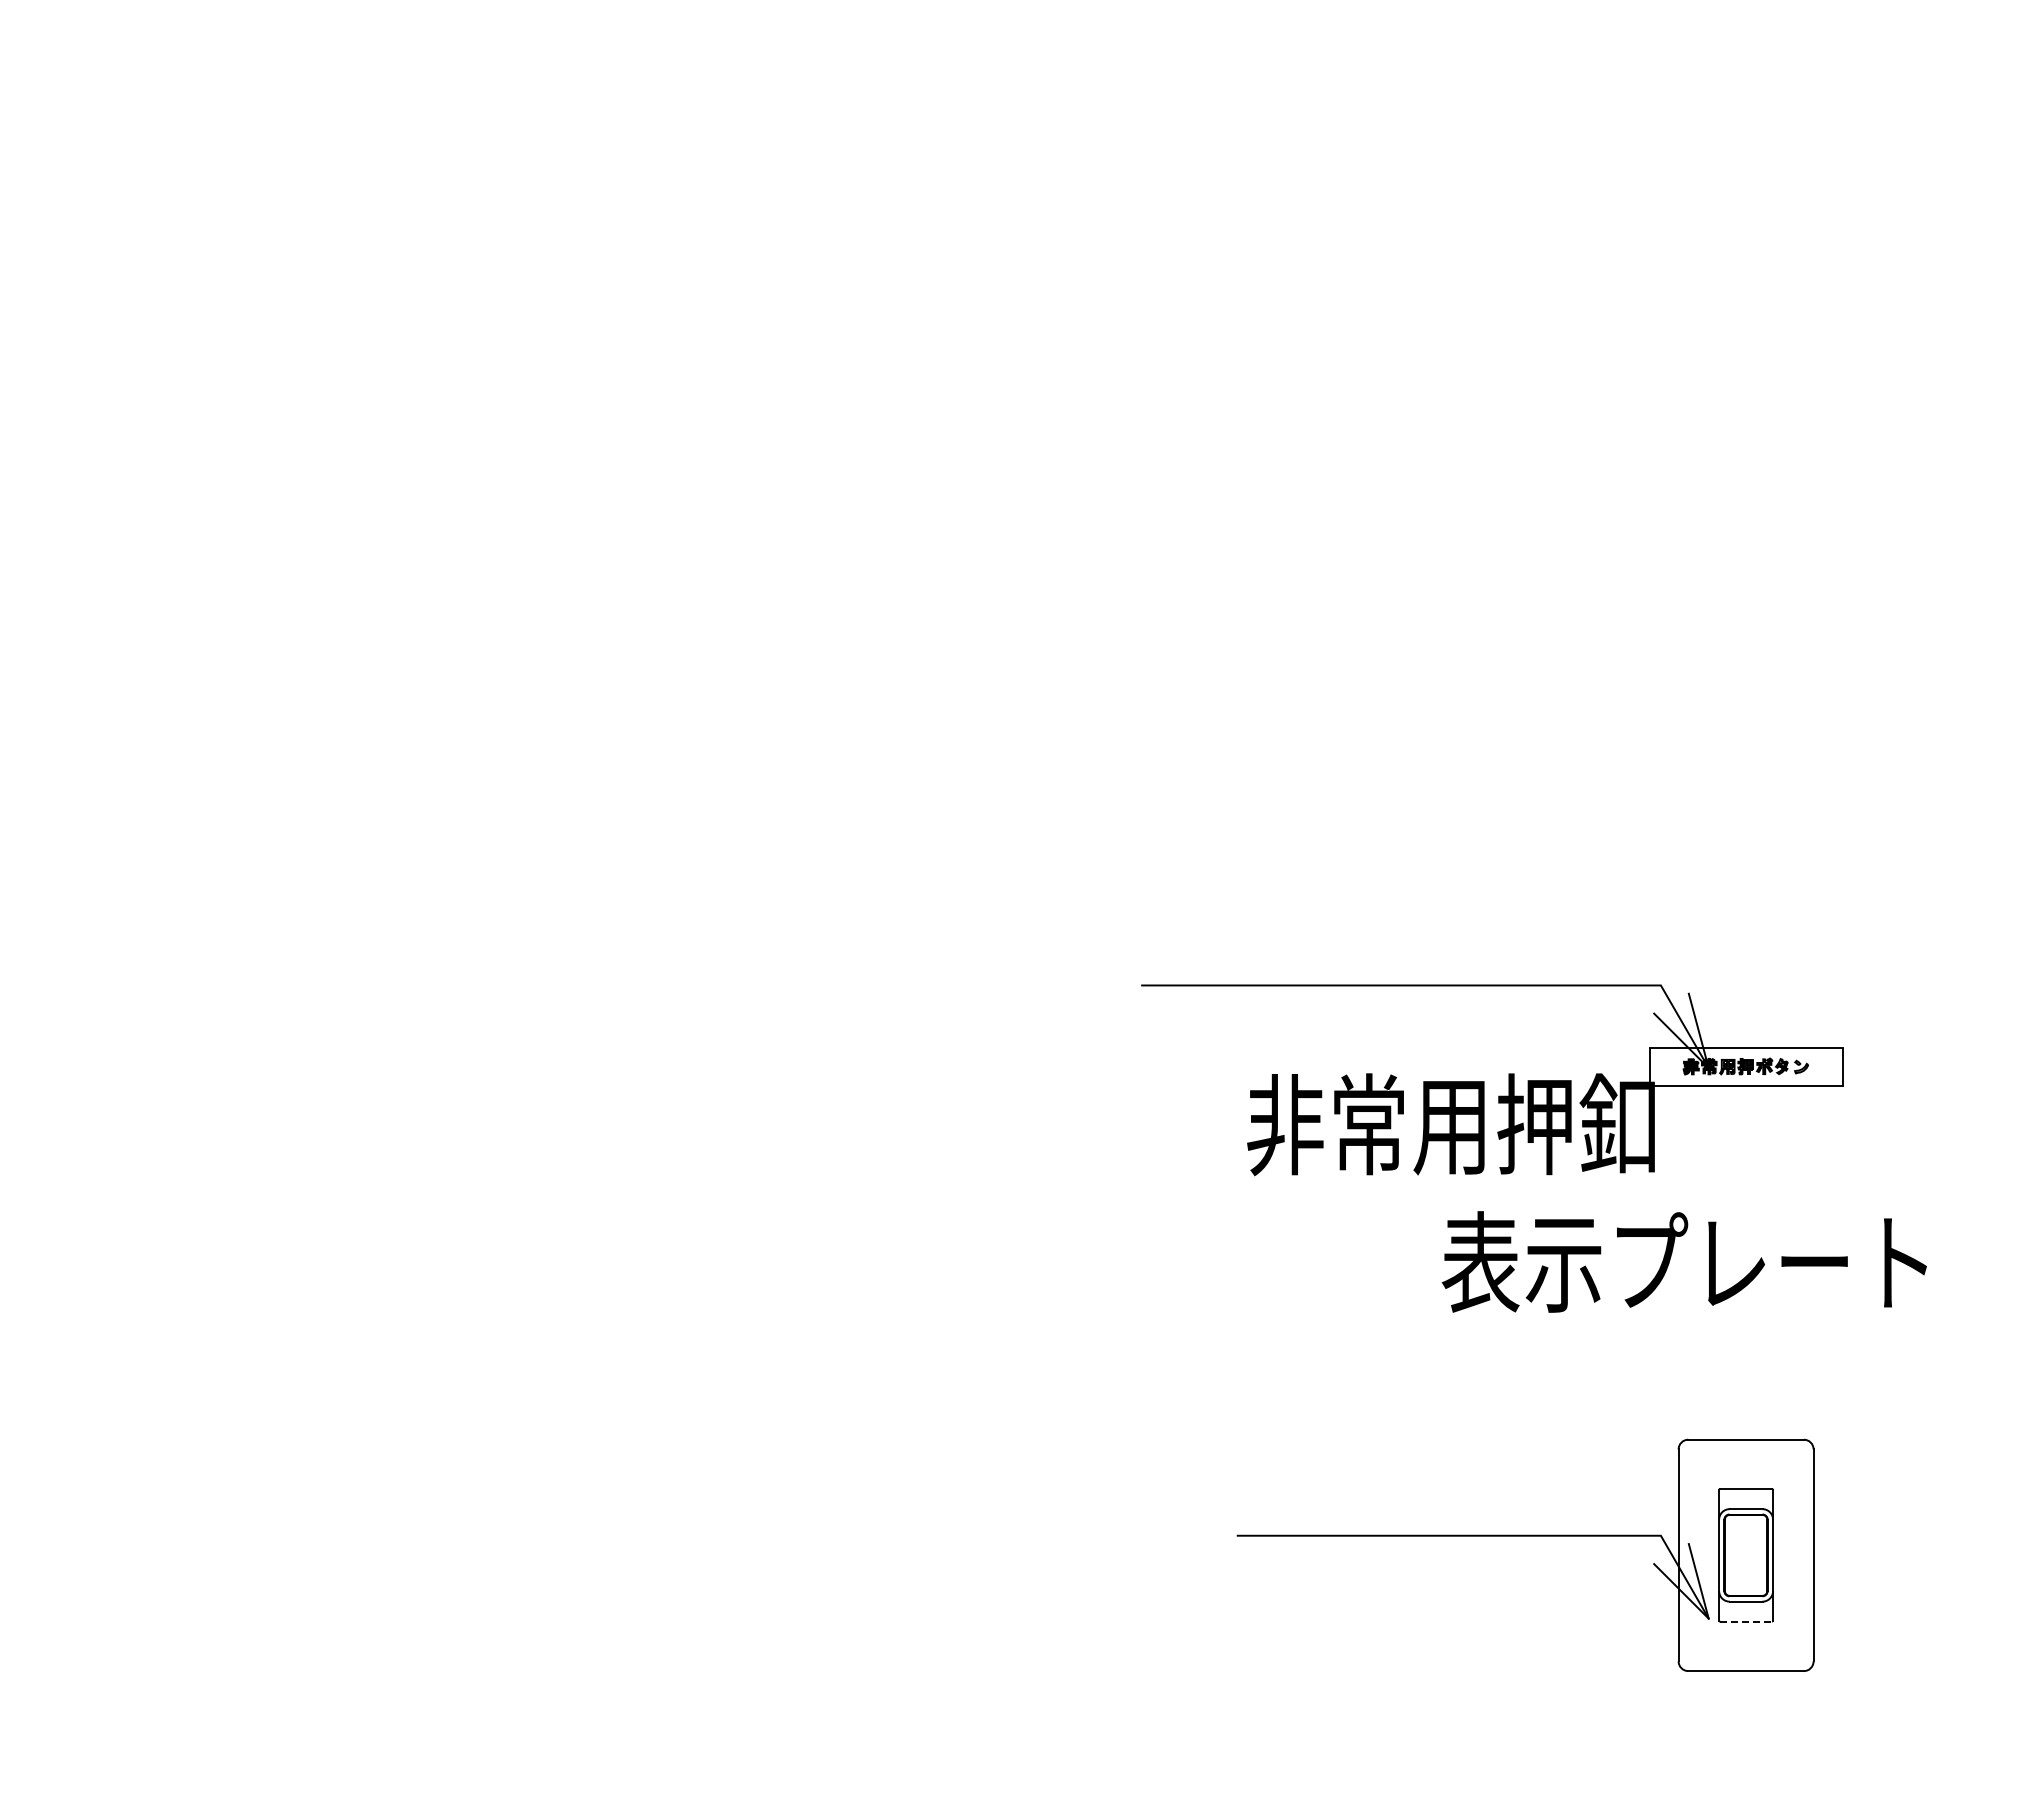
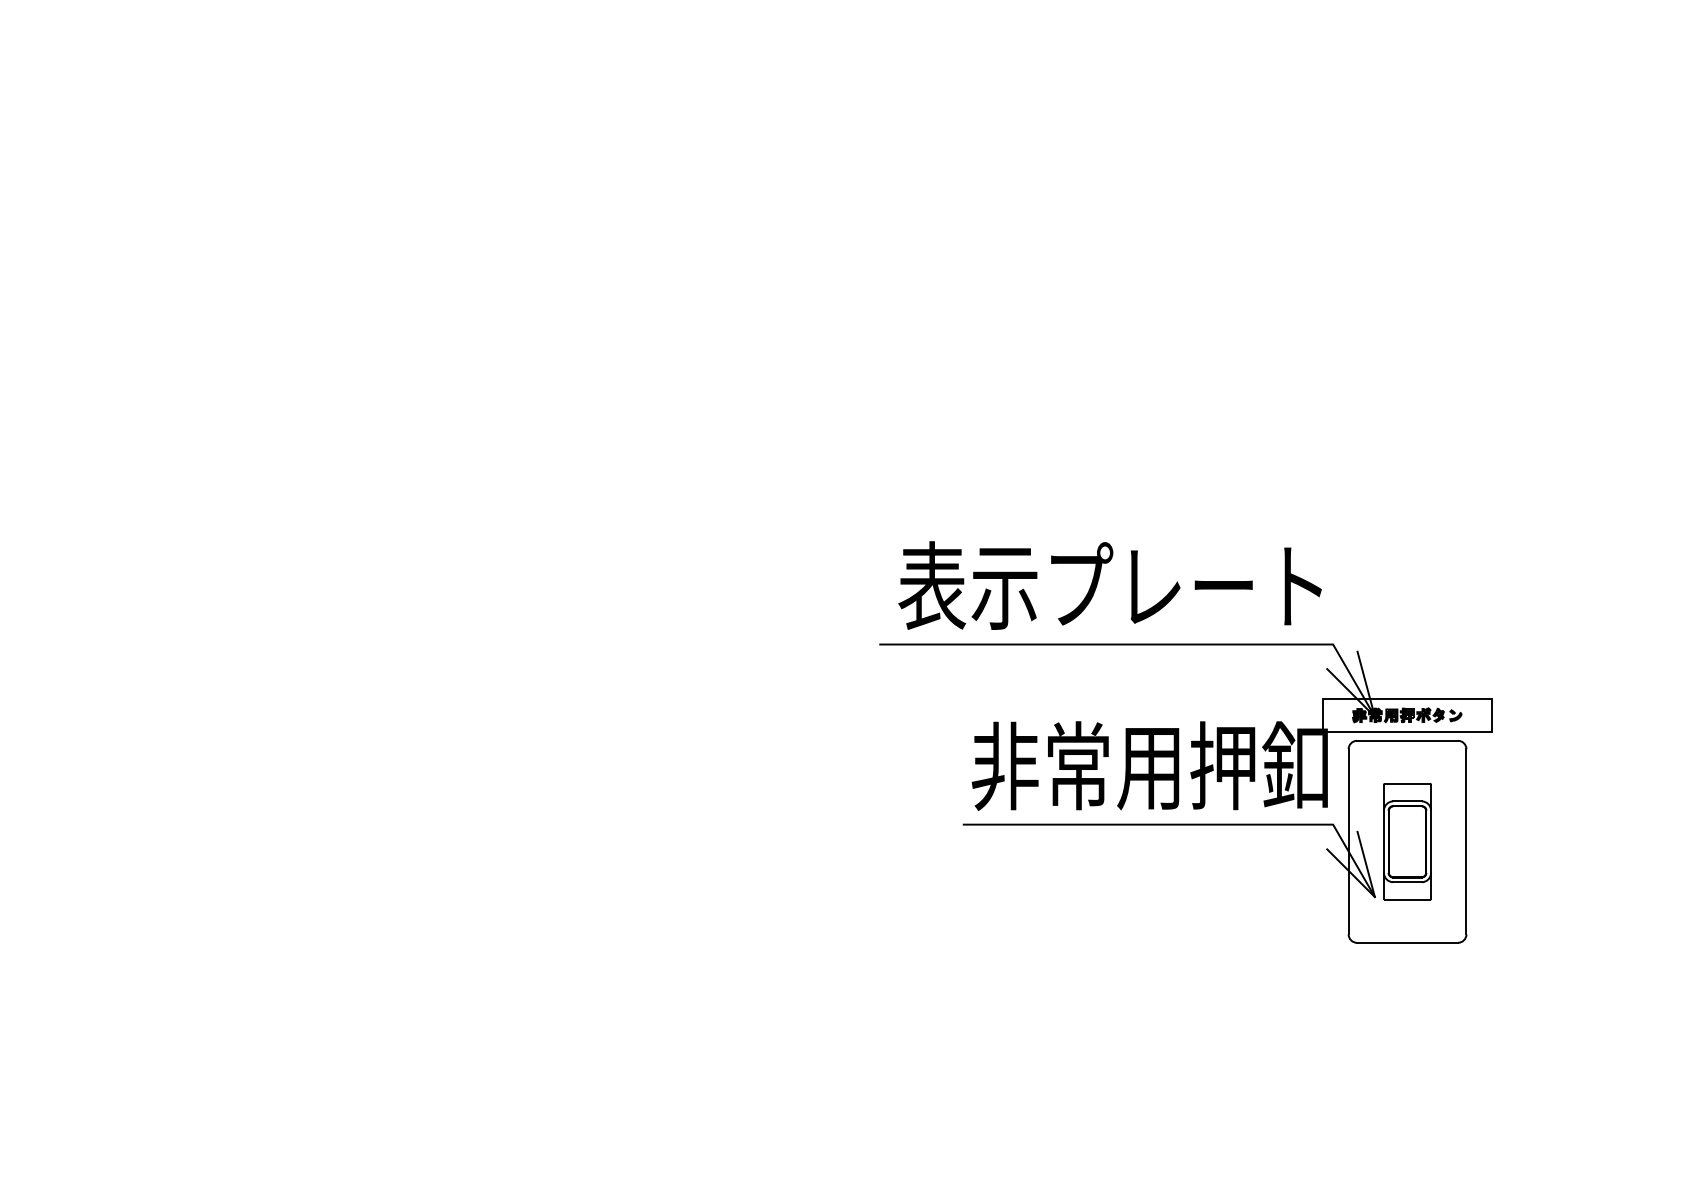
part: (1484, 1081) -> (1179, 728), moved
text: (1683, 1261) -> (1109, 585), moved
line: (1746, 1621) -> (1407, 899), dashed -> solid

